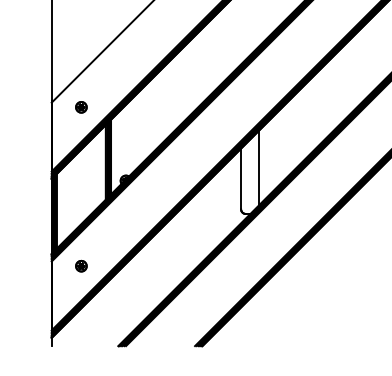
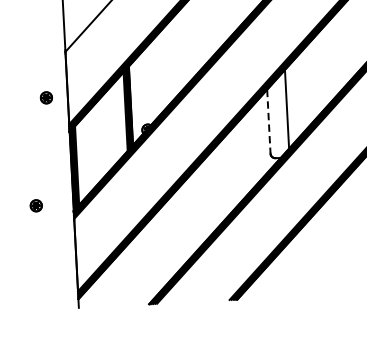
part: (81, 107) -> (46, 98), moved
line: (241, 179) -> (269, 122), solid -> dashed
part: (81, 265) -> (36, 205), moved

